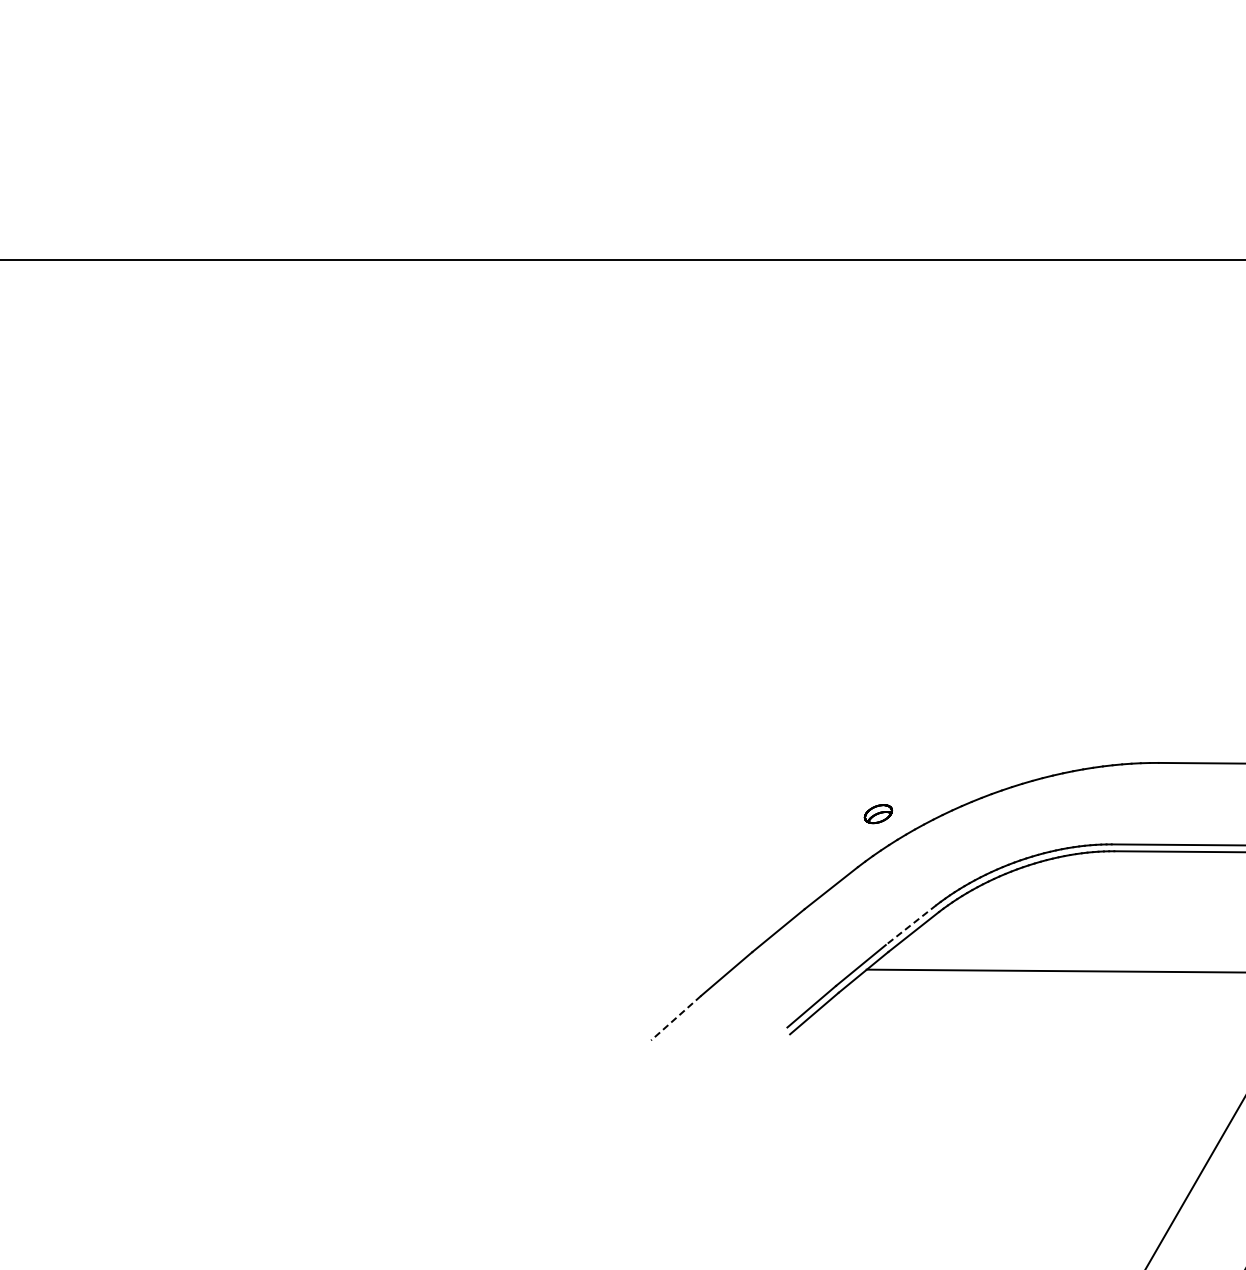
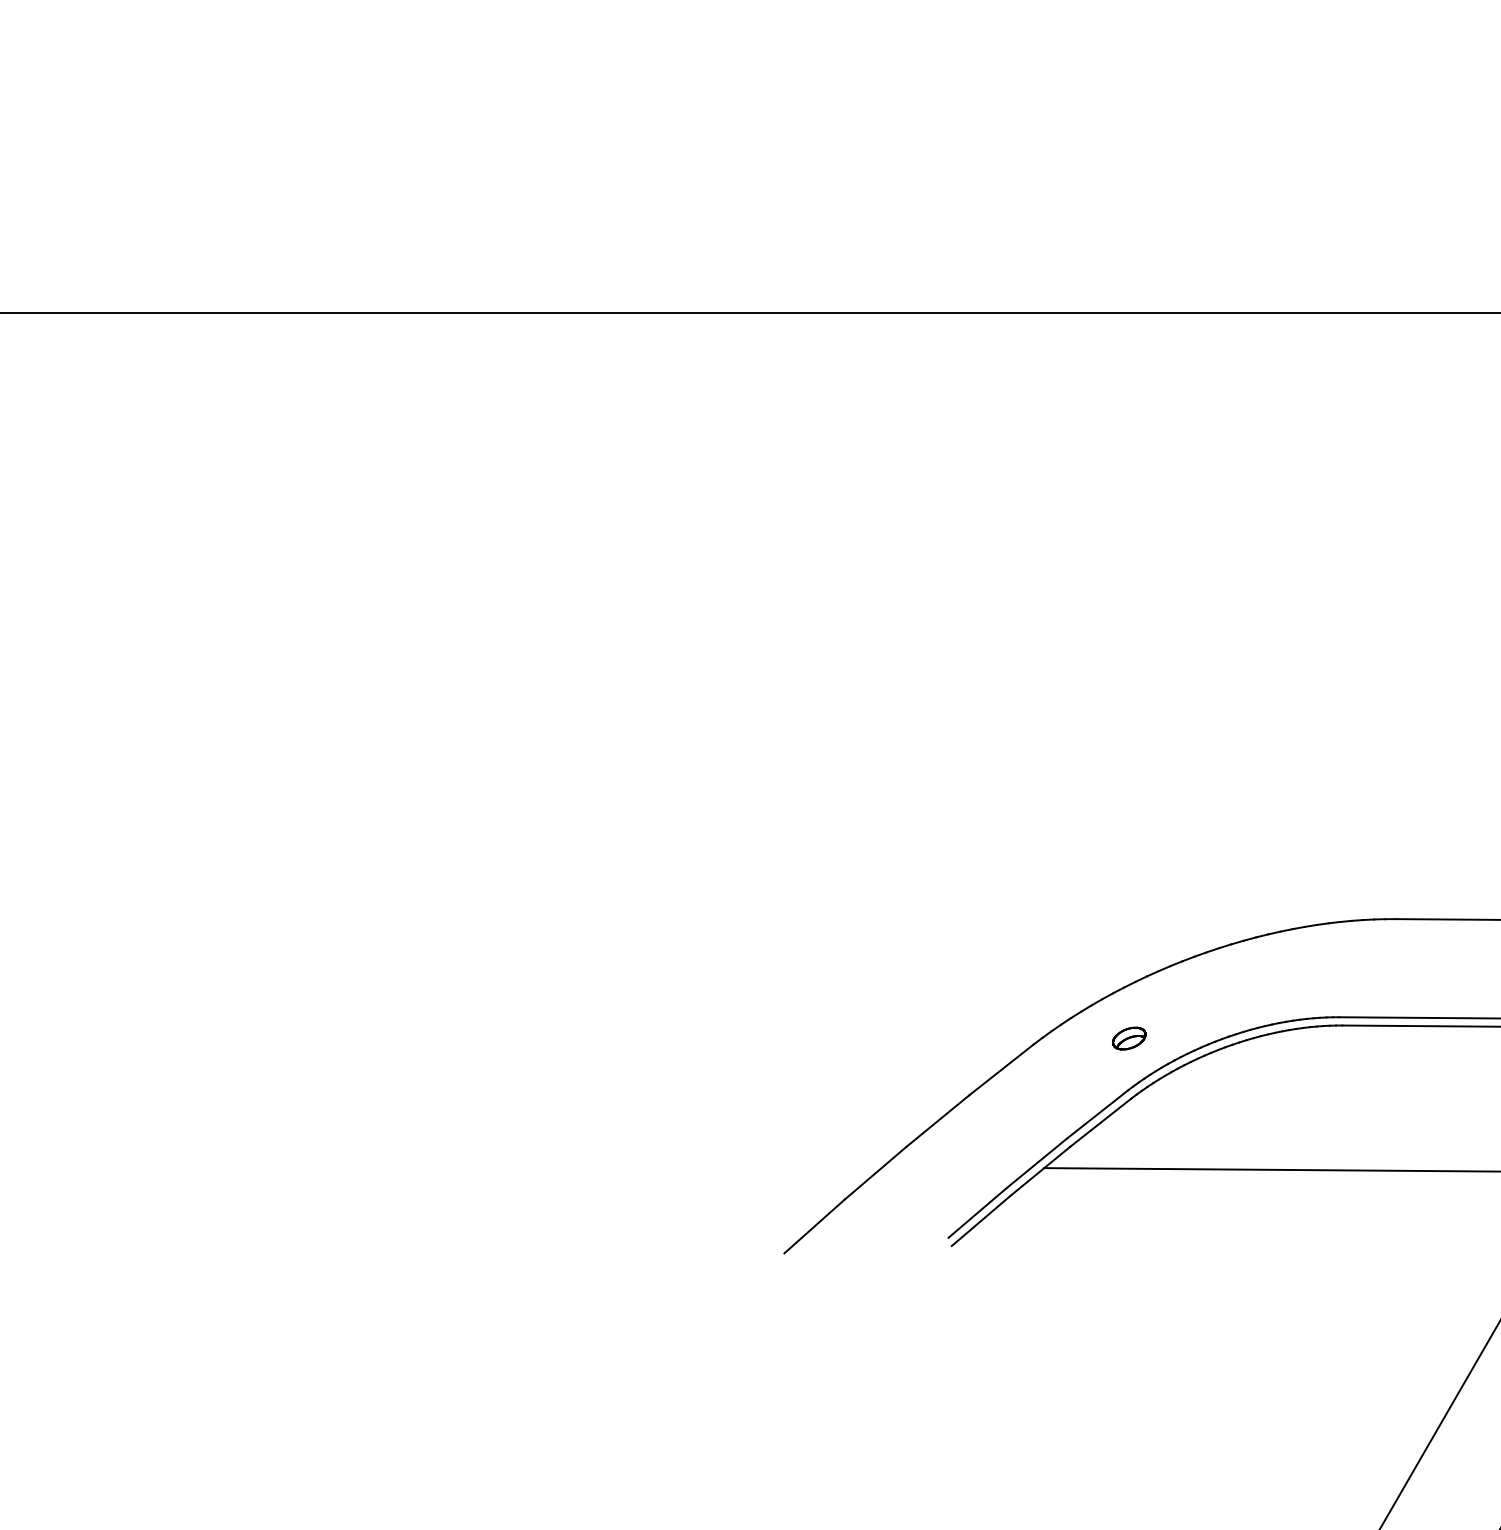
part: (878, 814) -> (1129, 1039), moved
line: (910, 925) -> (1096, 1114), dashed -> solid
line: (675, 1018) -> (813, 1226), dashed -> solid

